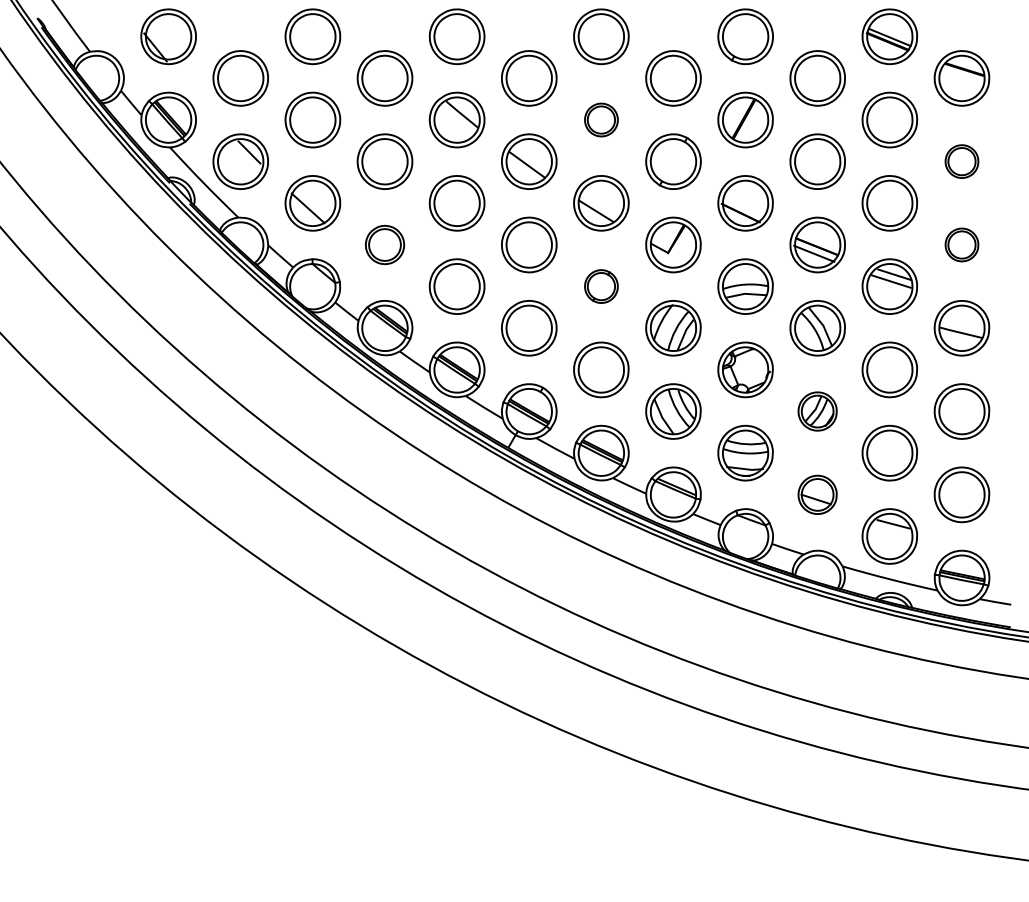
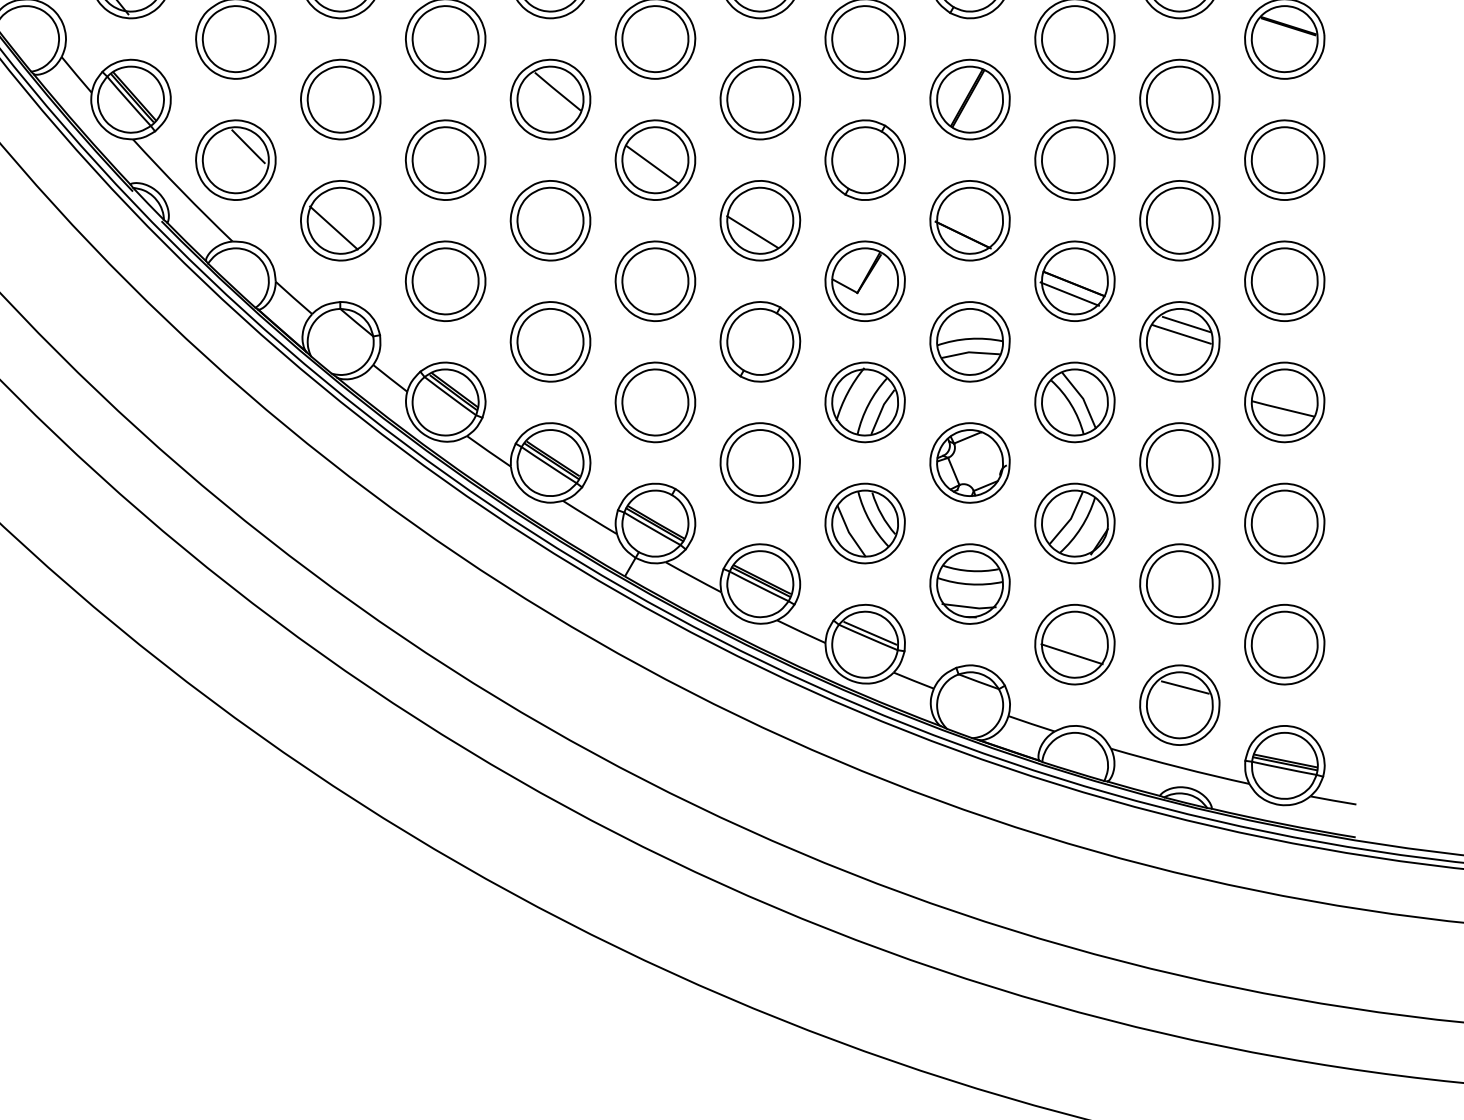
part: (601, 119) -> (760, 98), size x1.67
part: (961, 161) -> (1284, 159), size x1.67
part: (384, 244) -> (444, 280), size x1.43
part: (961, 244) -> (1284, 280), size x1.67
part: (601, 286) -> (760, 341), size x1.67
part: (817, 411) -> (1074, 523), size x1.43
part: (817, 494) -> (1074, 644), size x1.43

